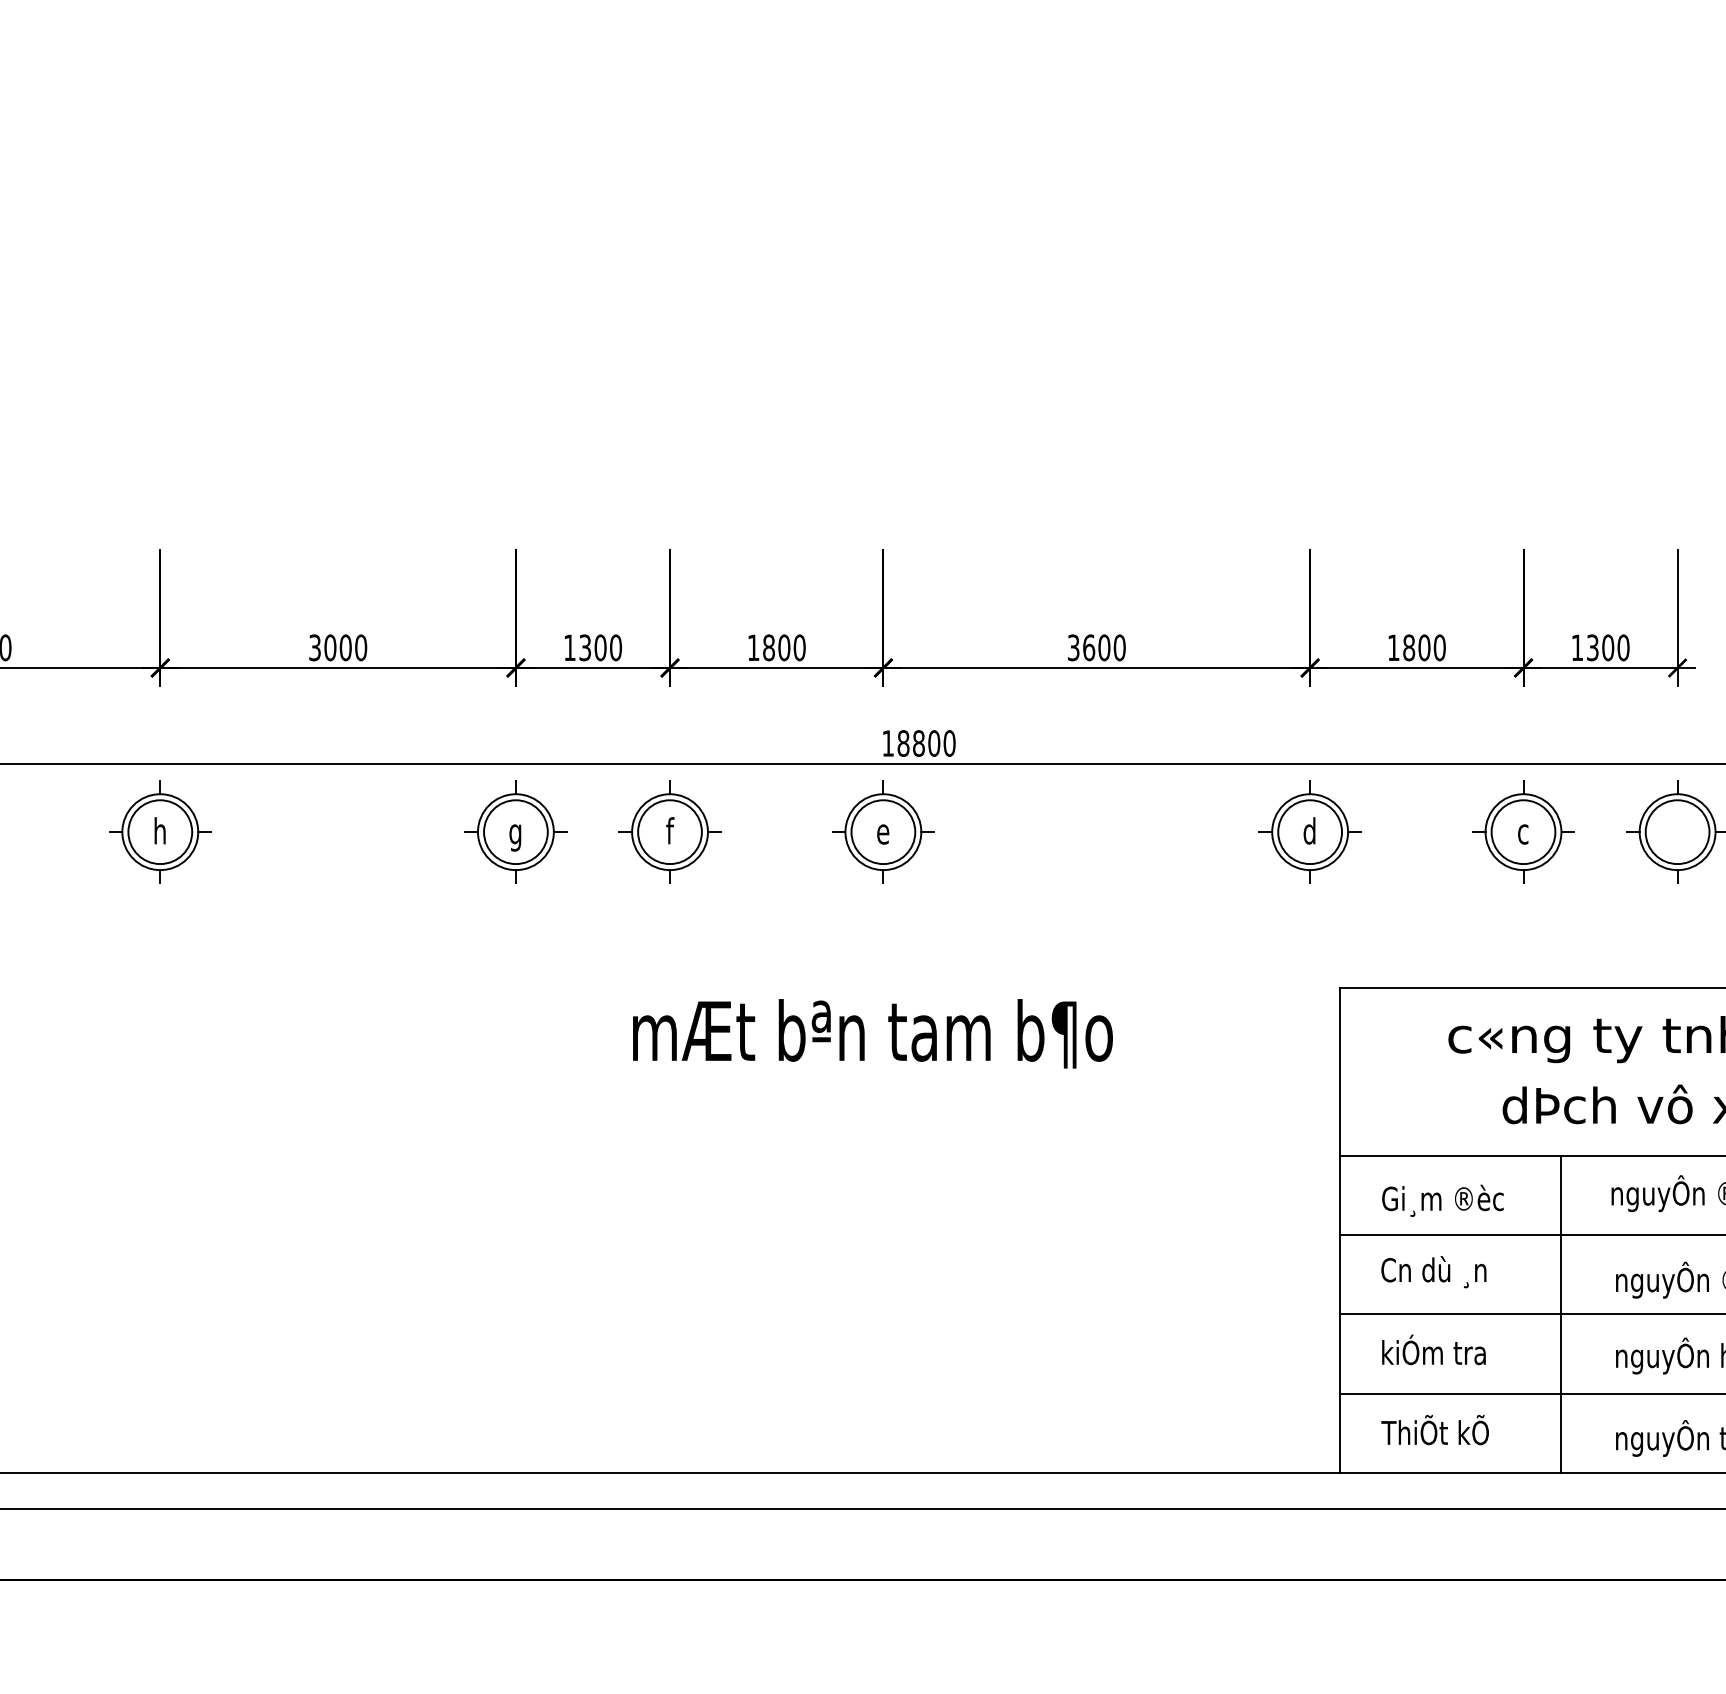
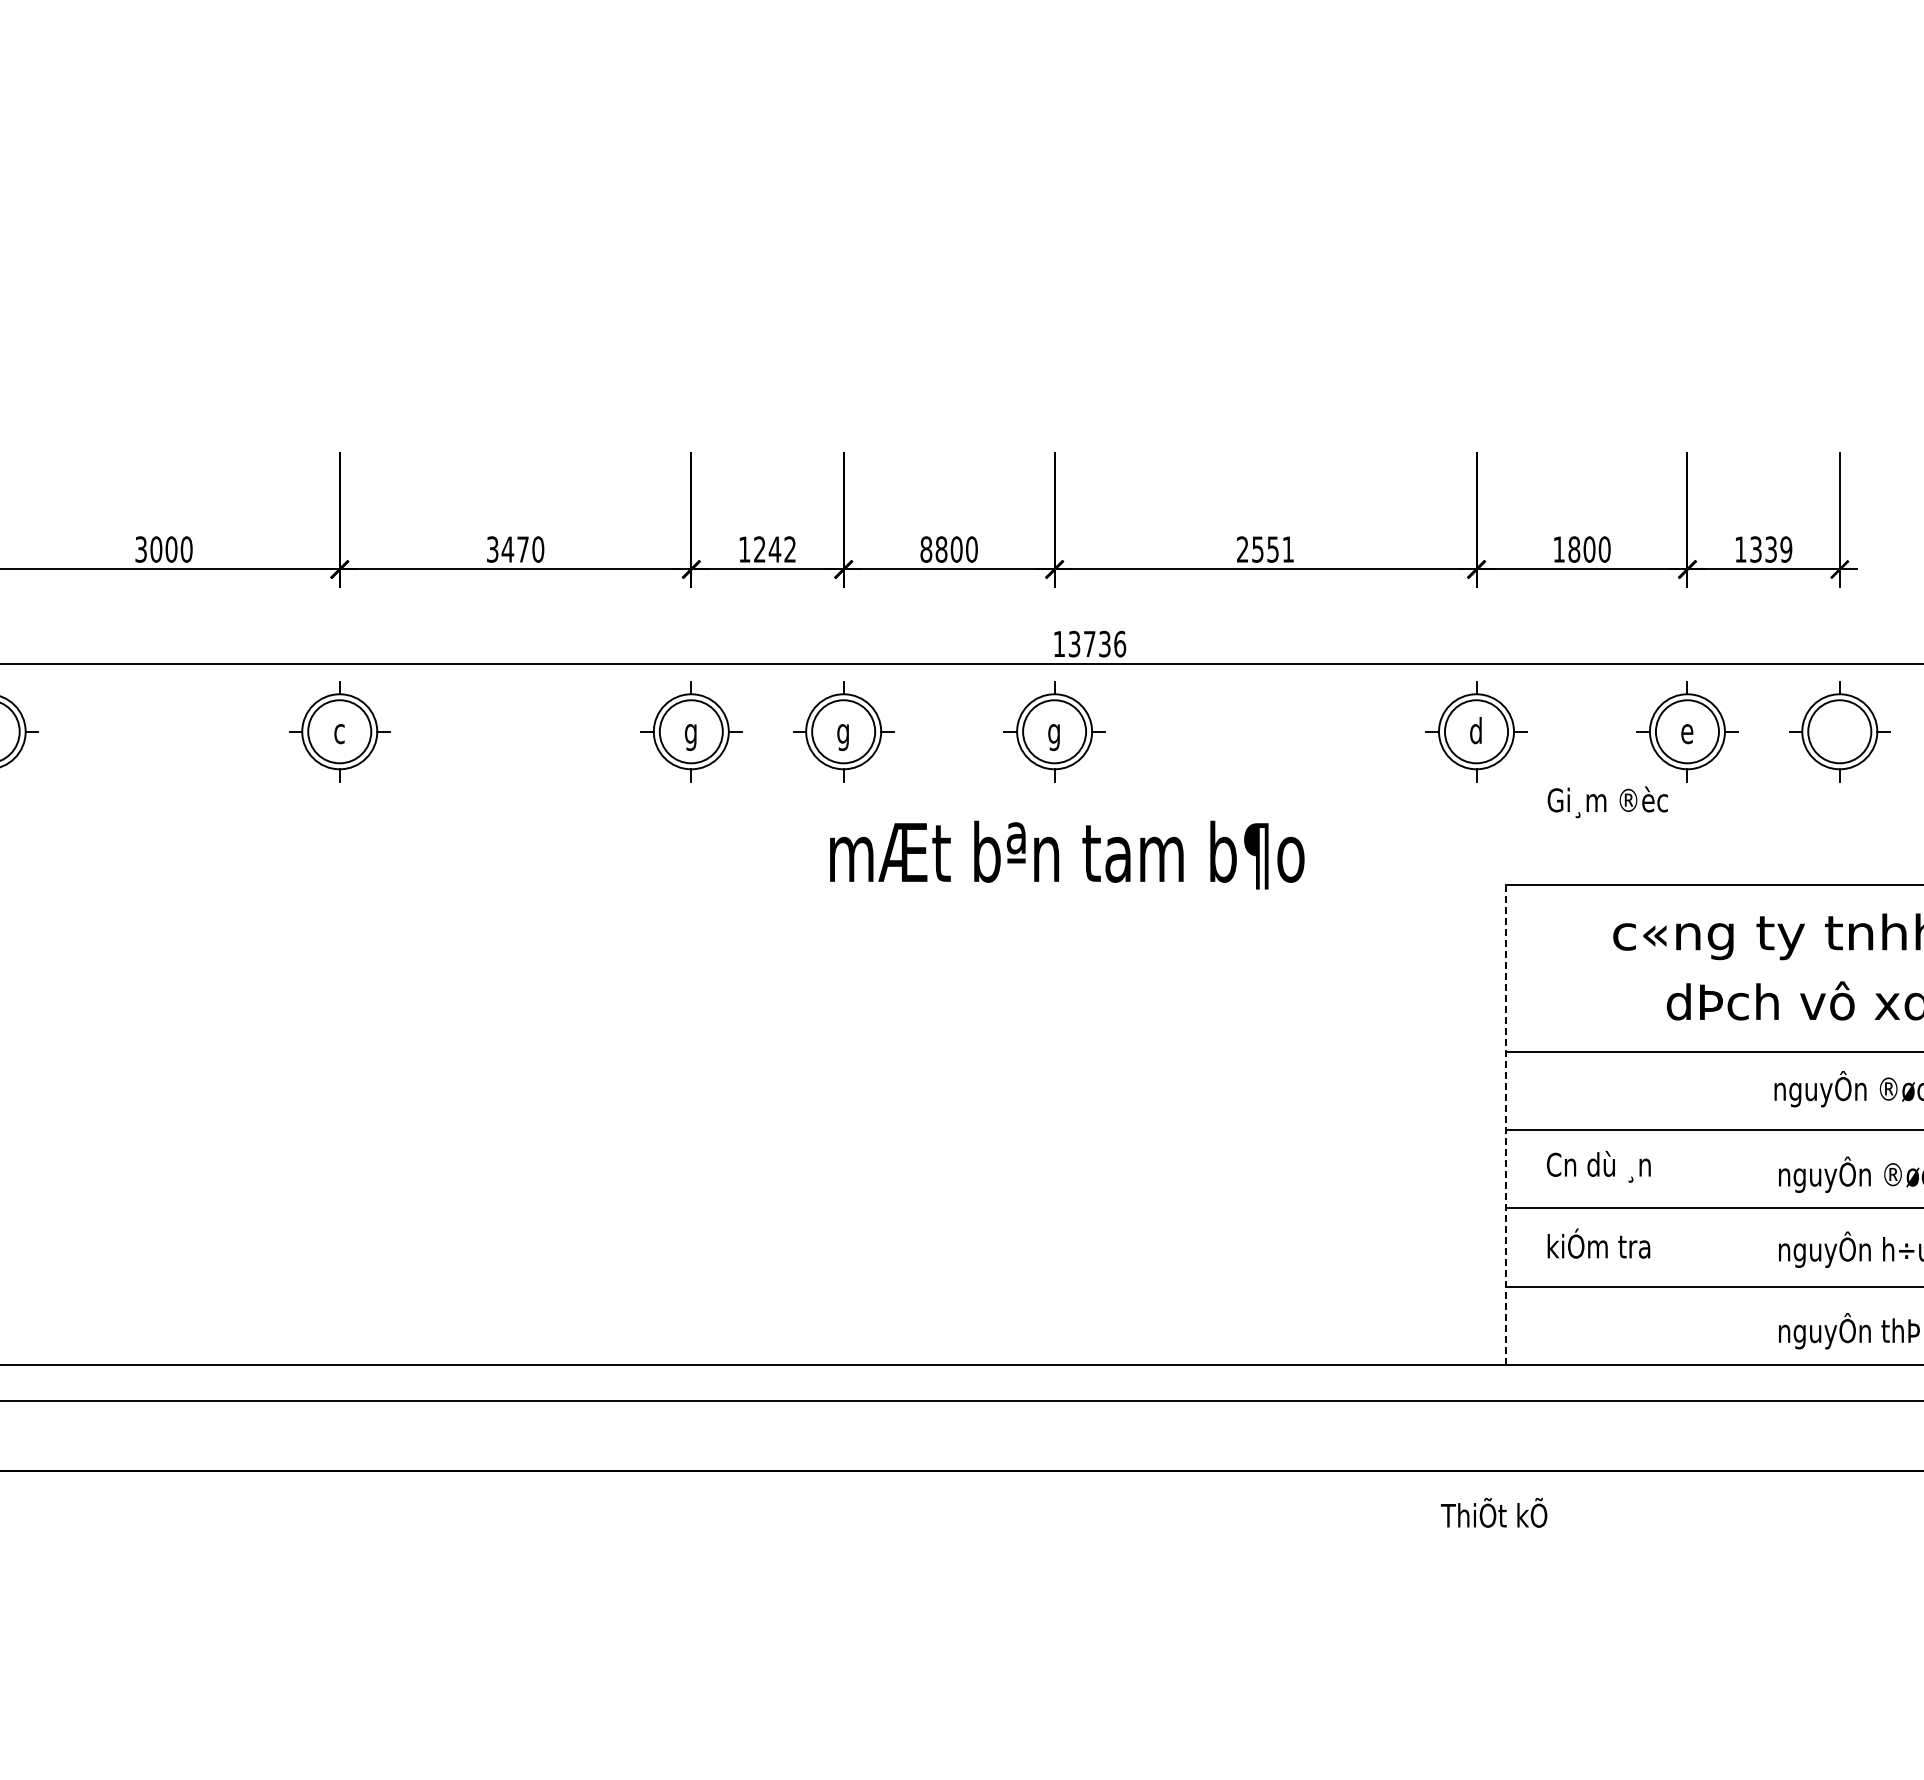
text: (338, 647) -> (515, 549), 3000 -> 3470
text: (601, 647) -> (775, 549), 1300 -> 1242
text: (753, 647) -> (926, 549), 1800 -> 8800
text: (1096, 647) -> (1265, 549), 3600 -> 2551
text: (1615, 647) -> (1778, 549), 1300 -> 1339
text: (926, 742) -> (1097, 643), 18800 -> 13736
text: (160, 830) -> (339, 730), h -> c
text: (1523, 833) -> (1687, 733), c -> e
text: (668, 834) -> (842, 734), f -> g
text: (883, 837) -> (1054, 737), e -> g
text: (873, 1033) -> (1067, 854), moved
text: (1442, 1201) -> (1607, 802), moved
line: (1339, 1230) -> (1505, 1125), solid -> dashed
line: (1560, 1314) -> (1724, 1208), removed
text: (1435, 1429) -> (1494, 1512), moved

